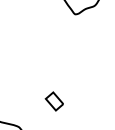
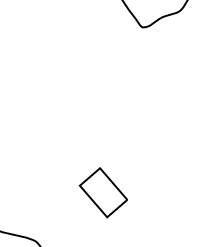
part: (54, 101) -> (103, 192), size x1.43

